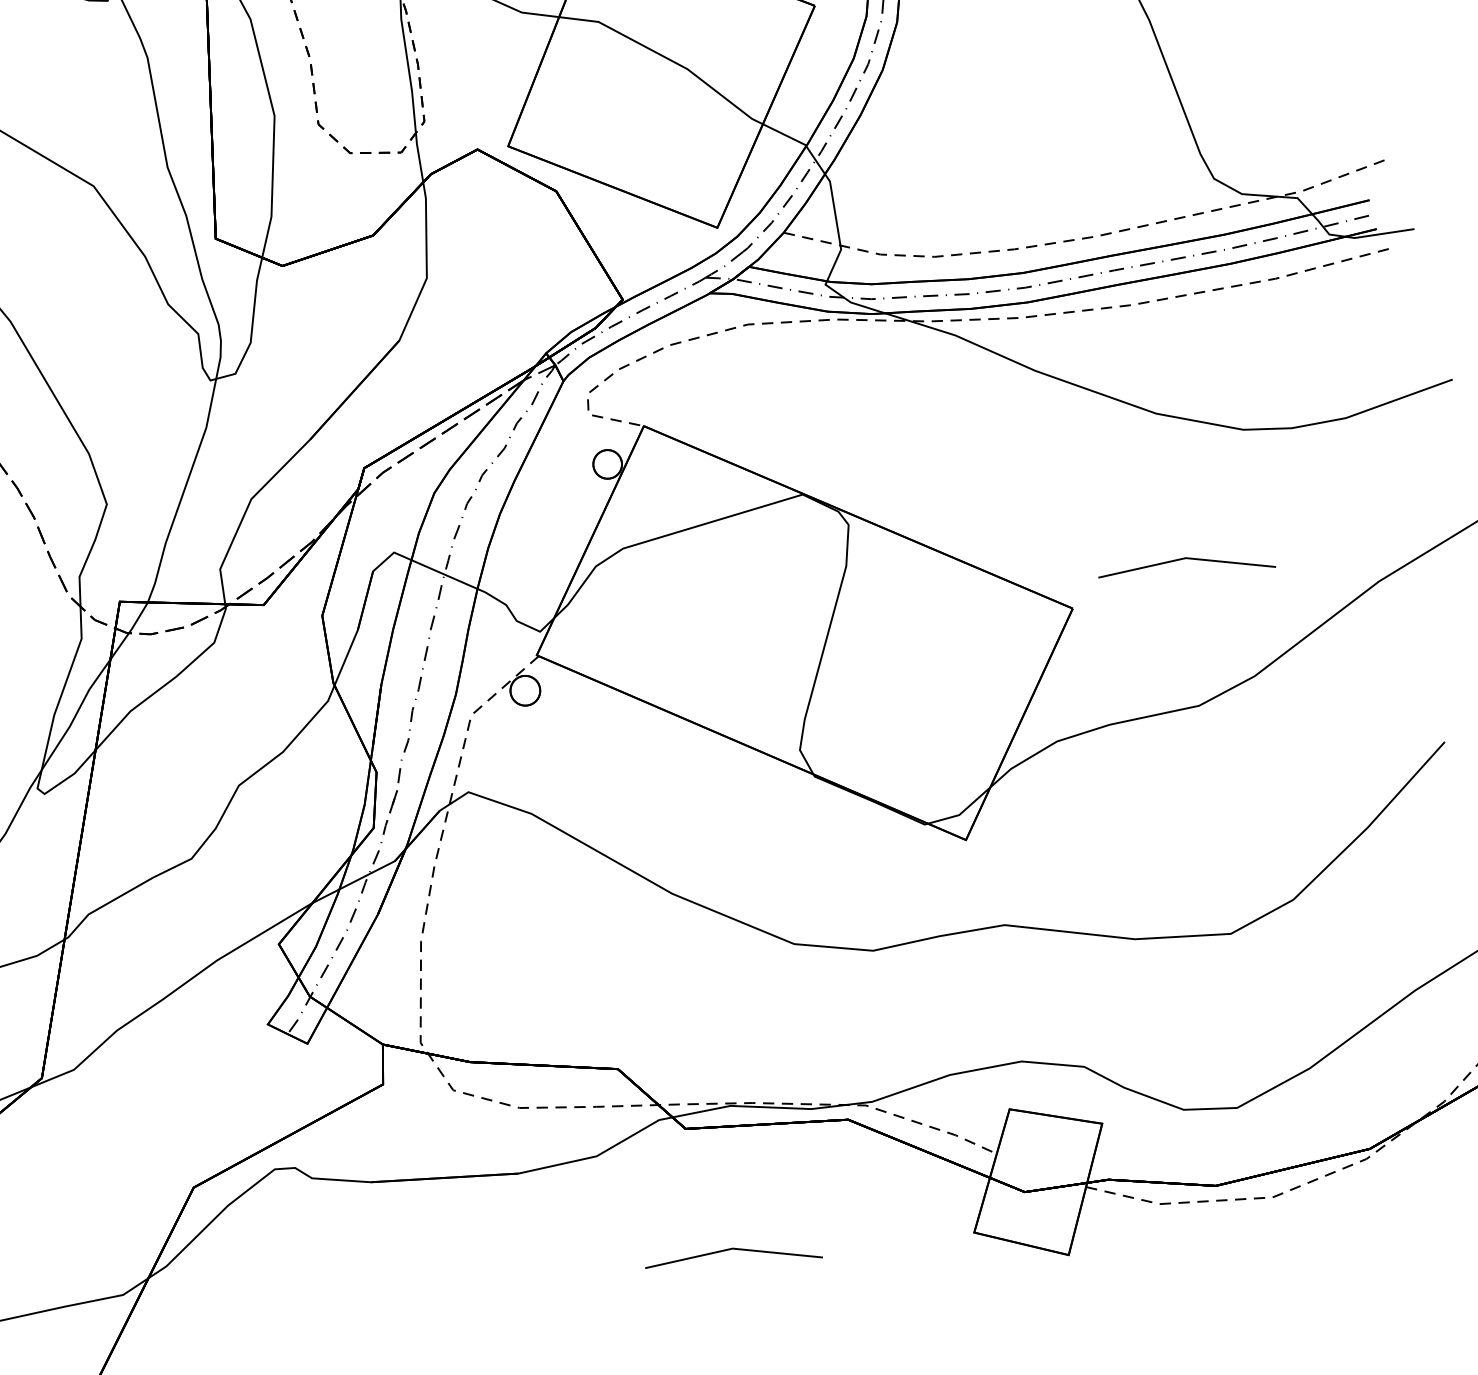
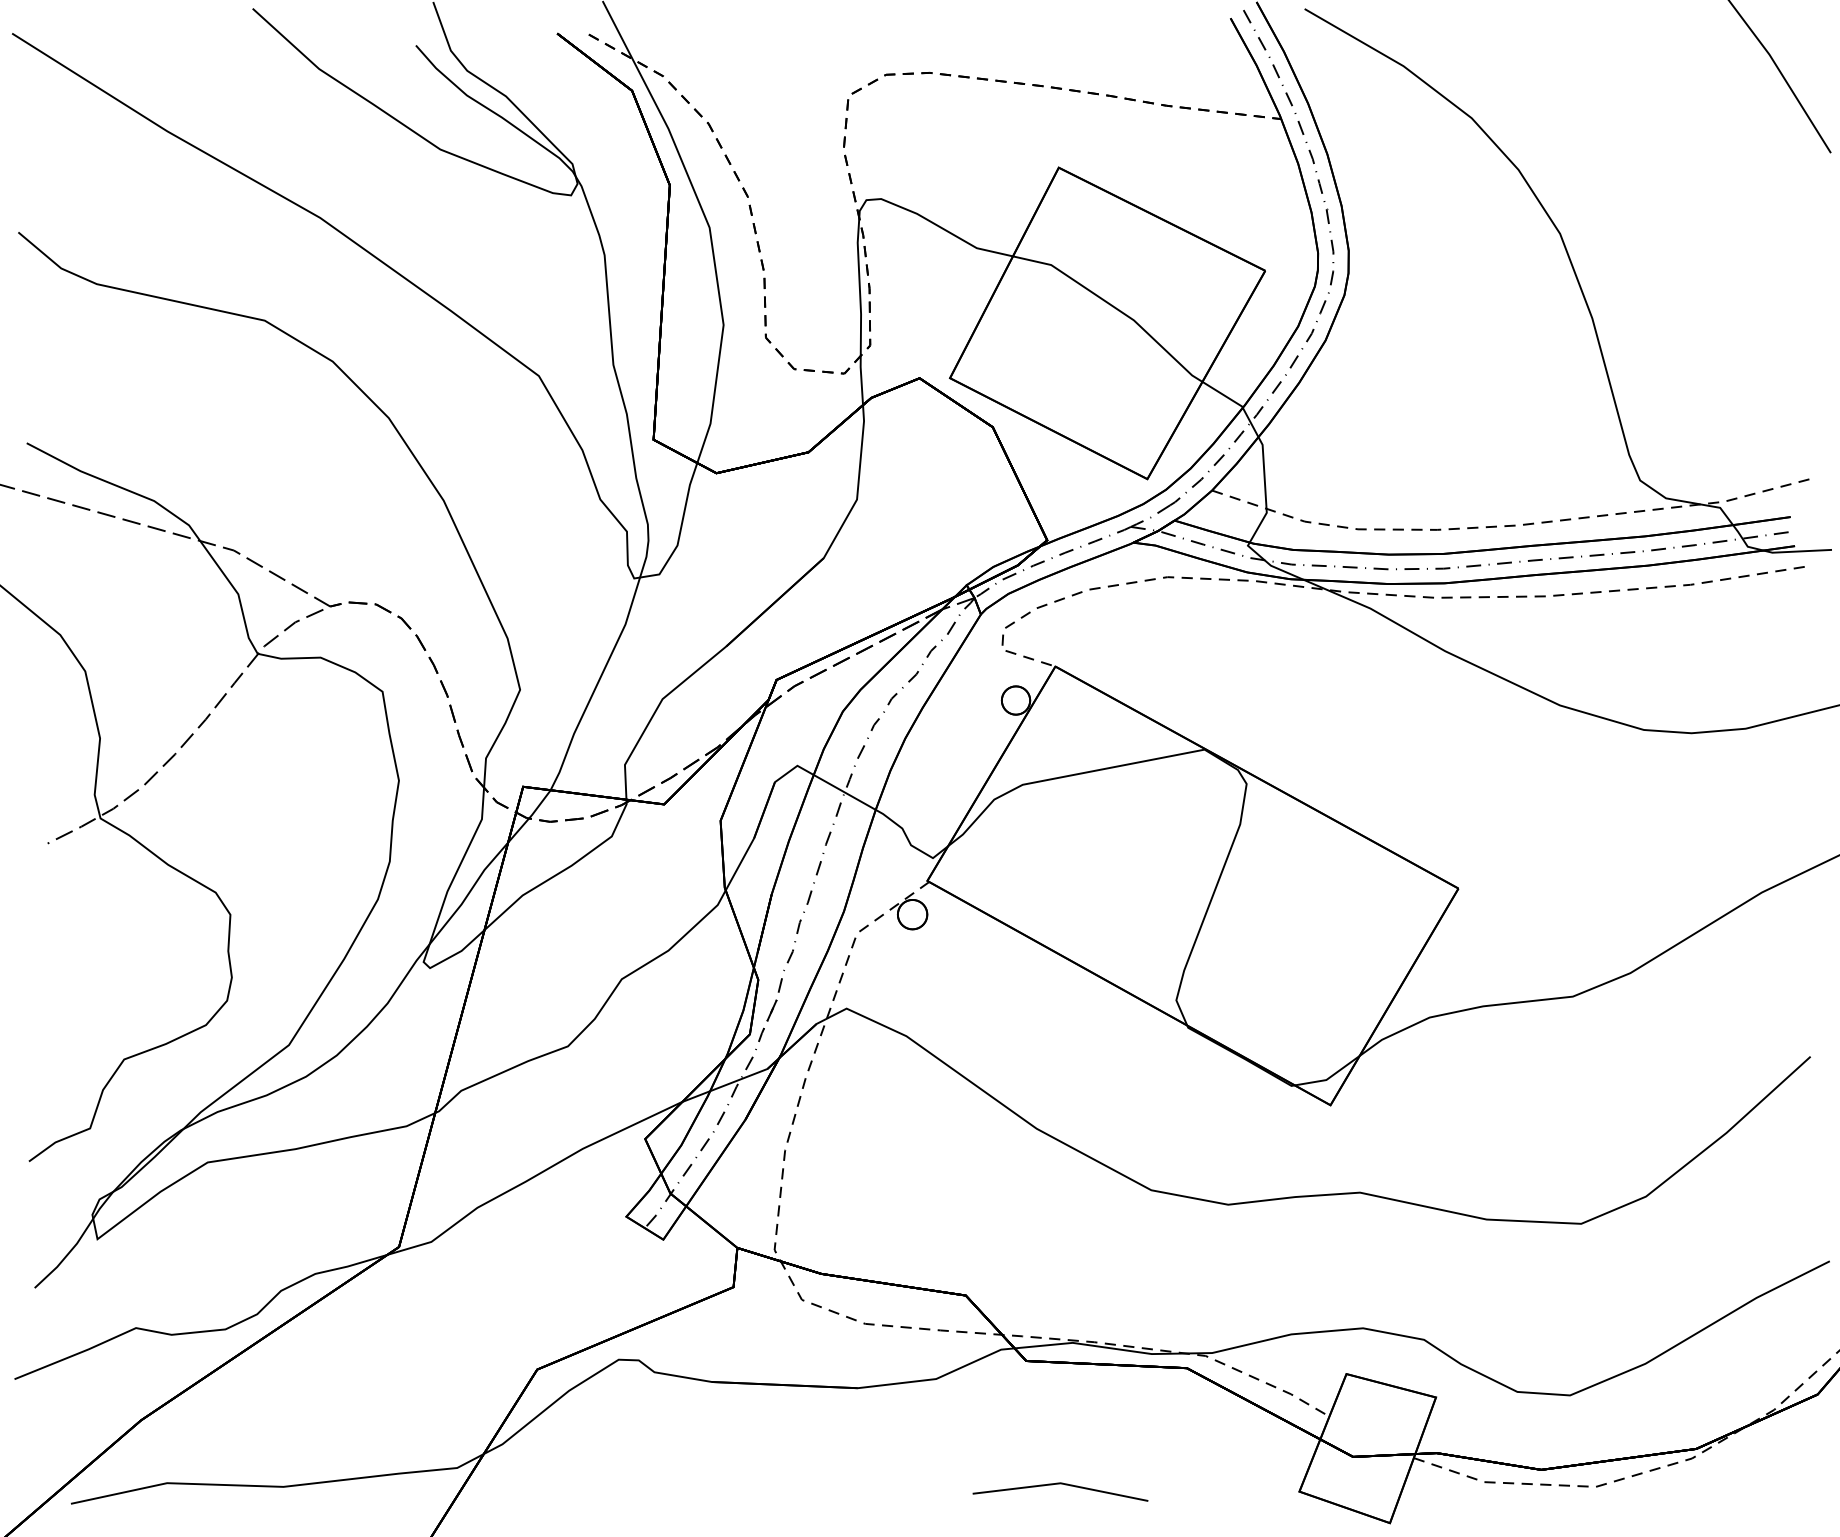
line: (1185, 559) -> (1574, 851), removed

